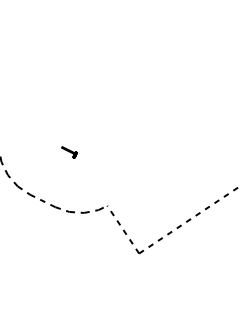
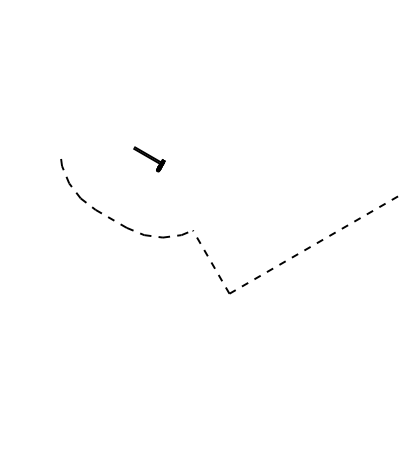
part: (69, 152) -> (149, 159), size x1.67

